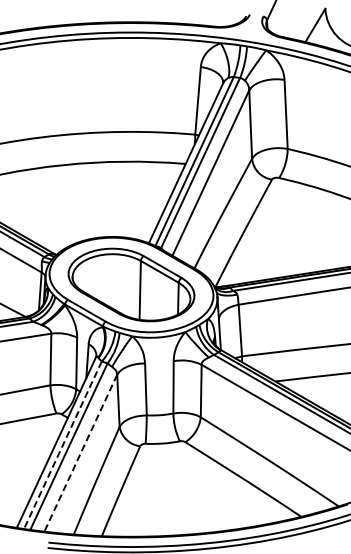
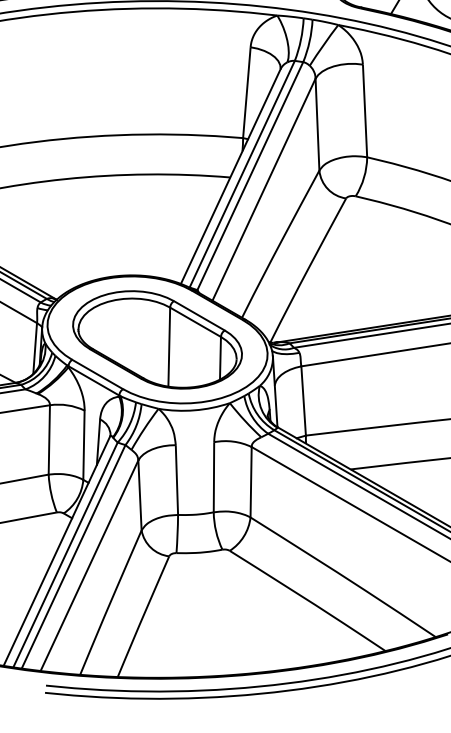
line: (62, 445) -> (64, 555), dashed -> solid
line: (80, 453) -> (89, 566), dashed -> solid

